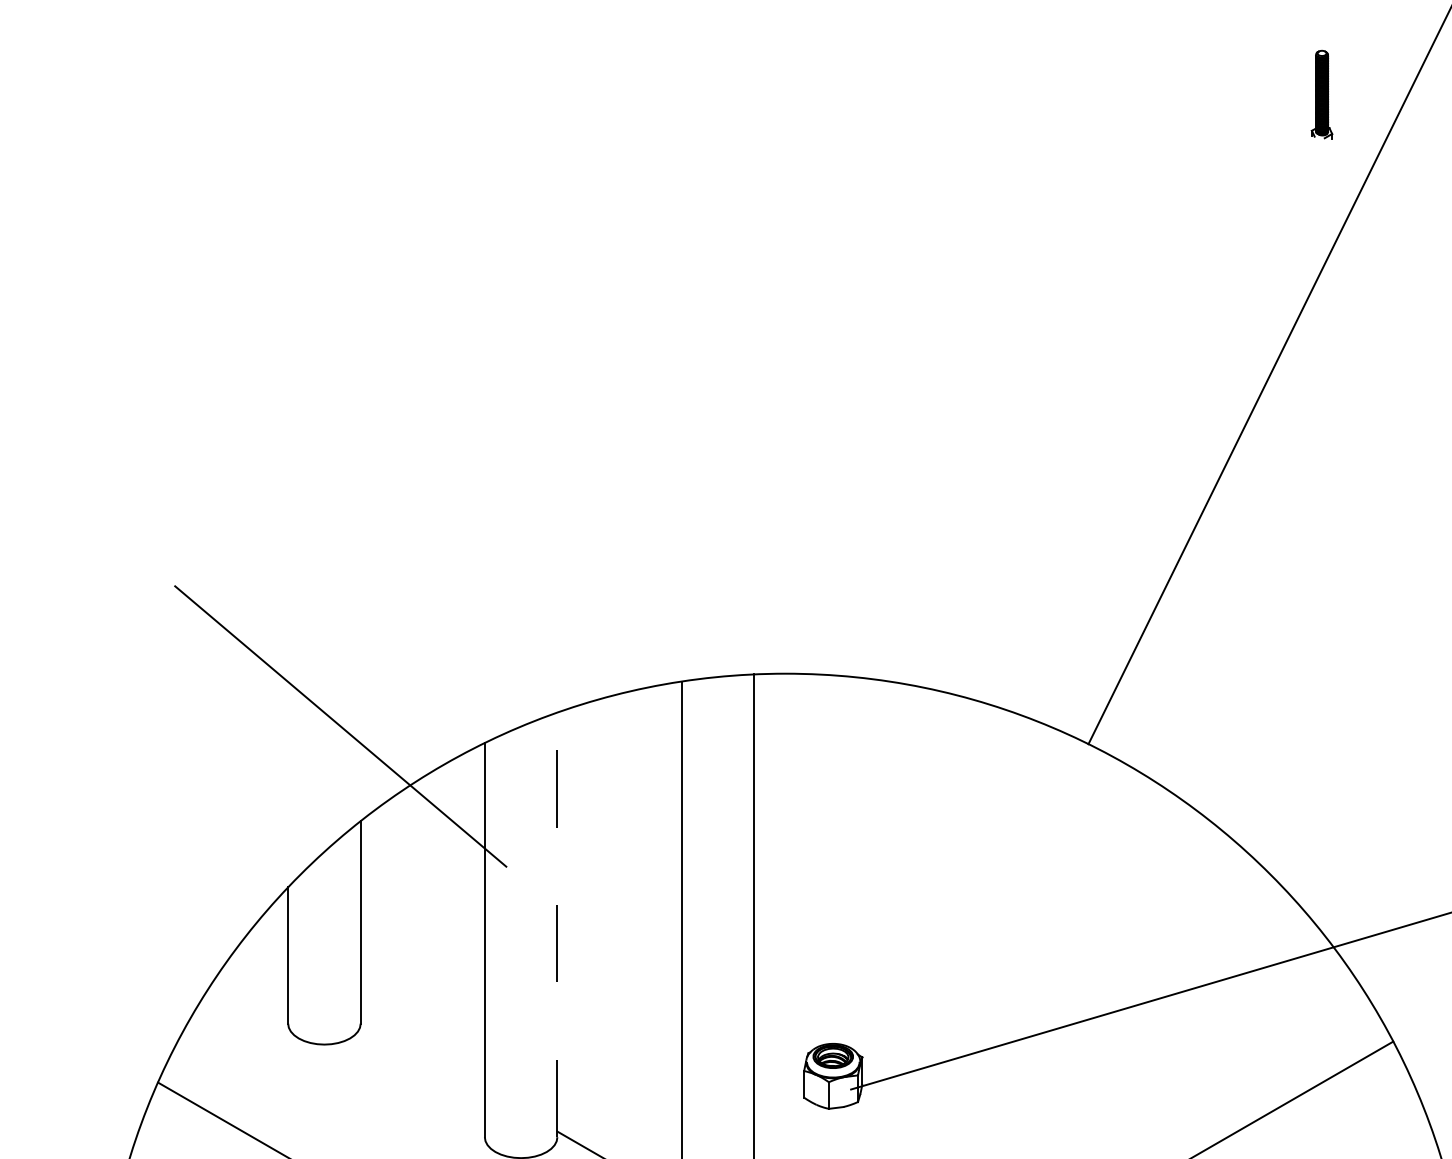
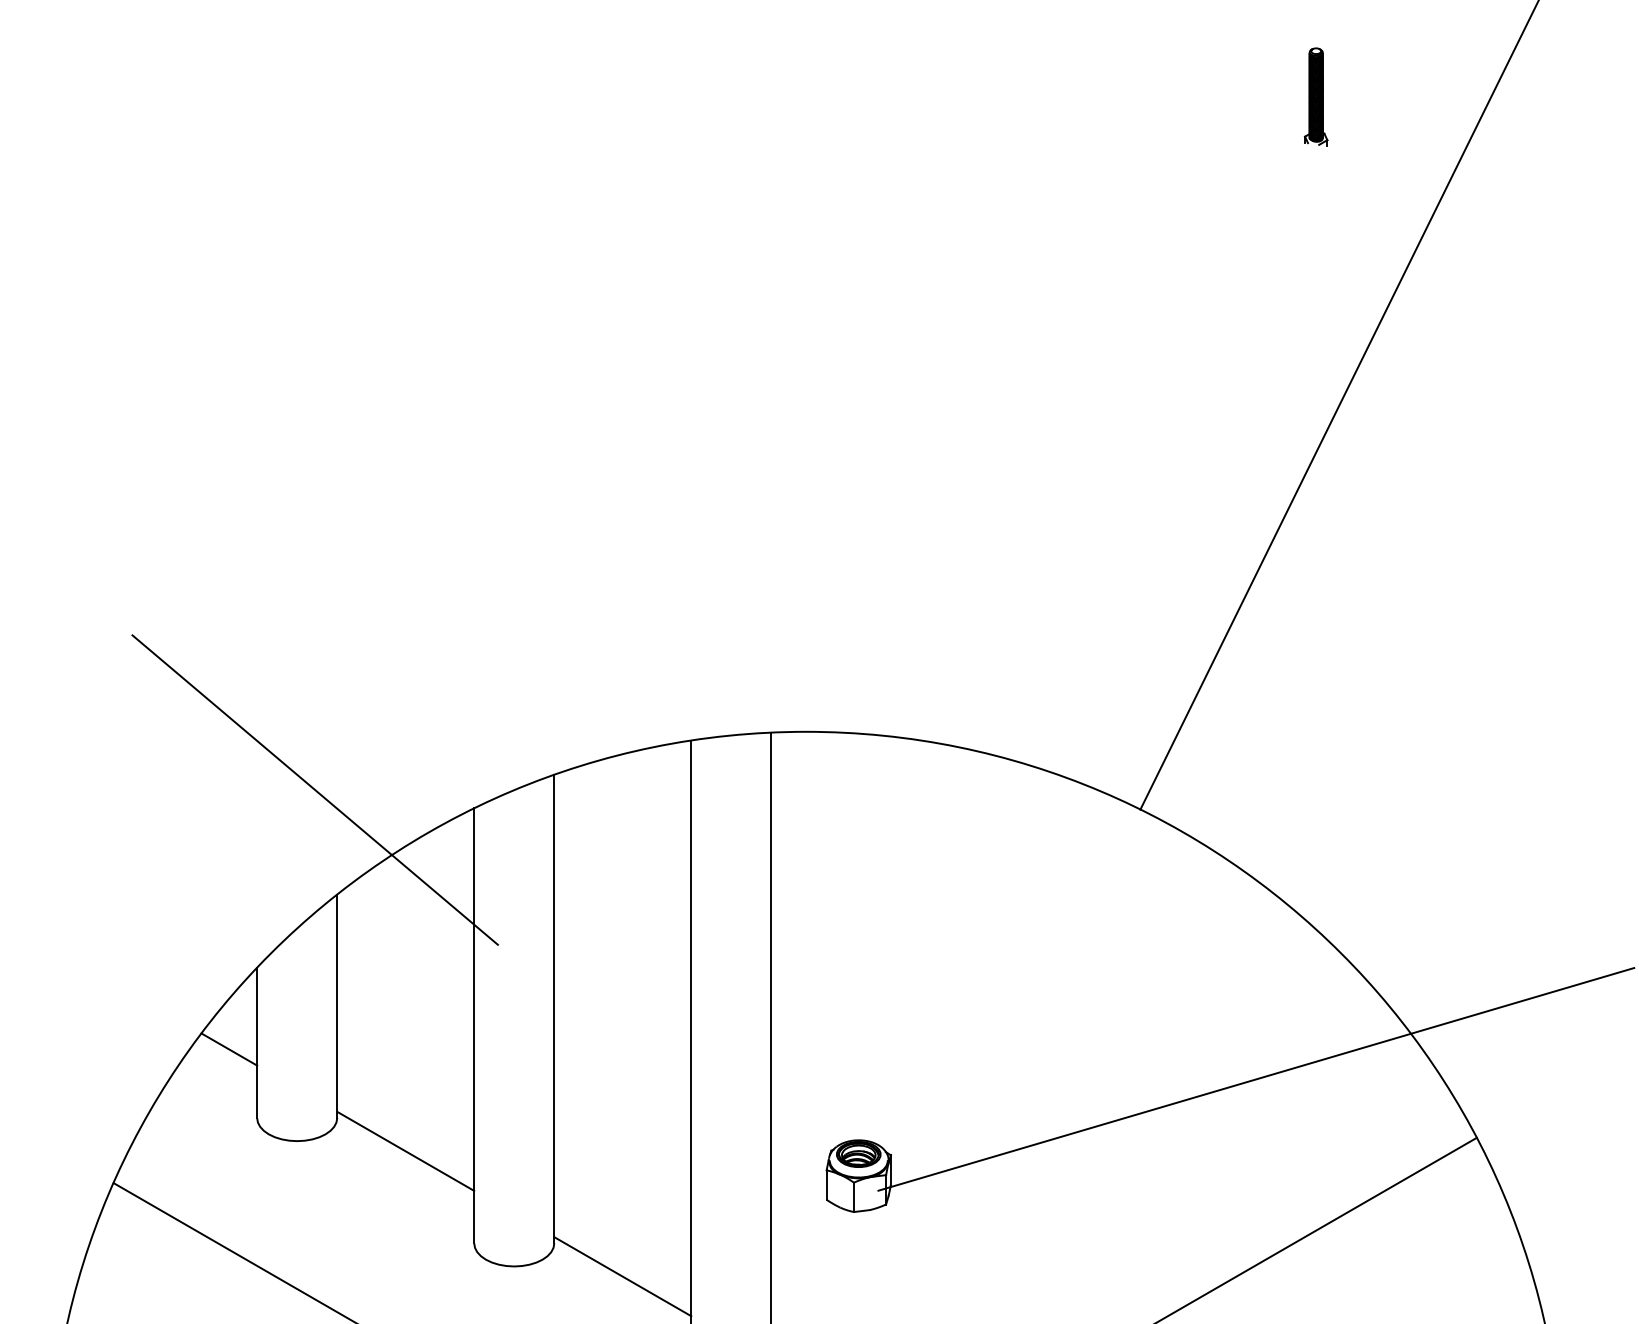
part: (1321, 94) -> (1315, 96), moved
line: (557, 924) -> (554, 1008), dashed -> solid
line: (263, 961) -> (229, 1049), added
line: (422, 1053) -> (405, 1150), added

